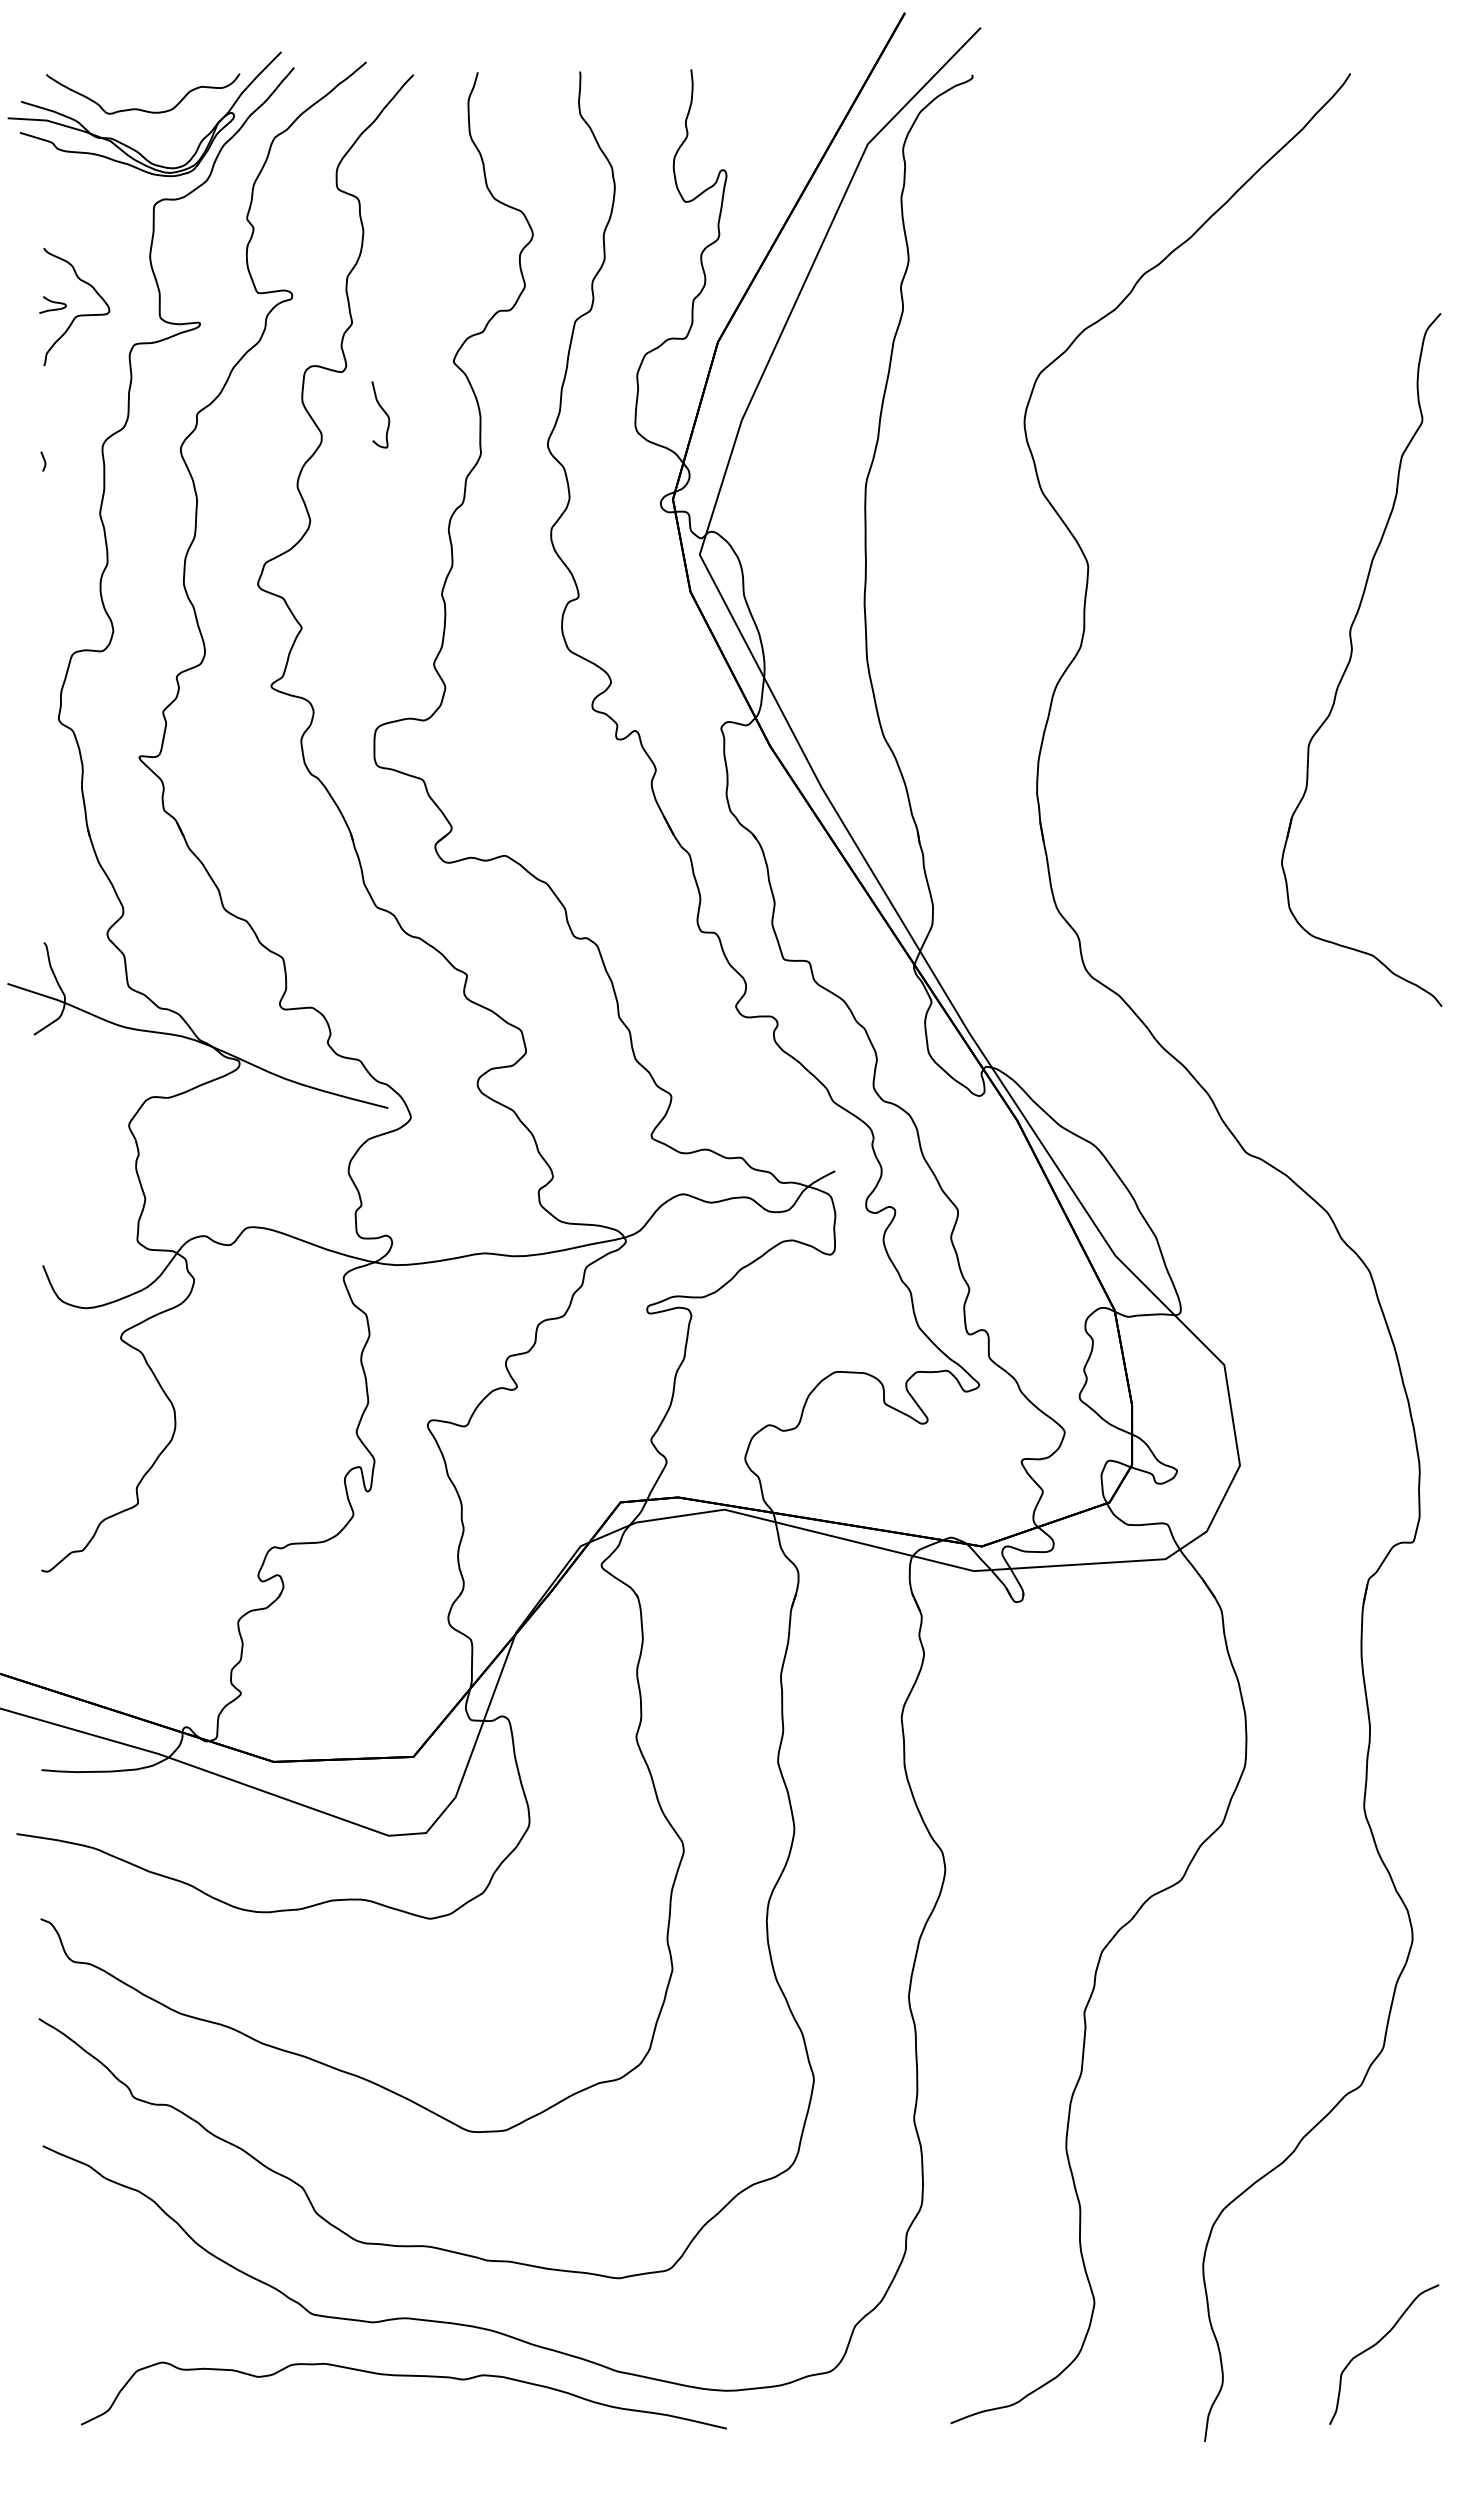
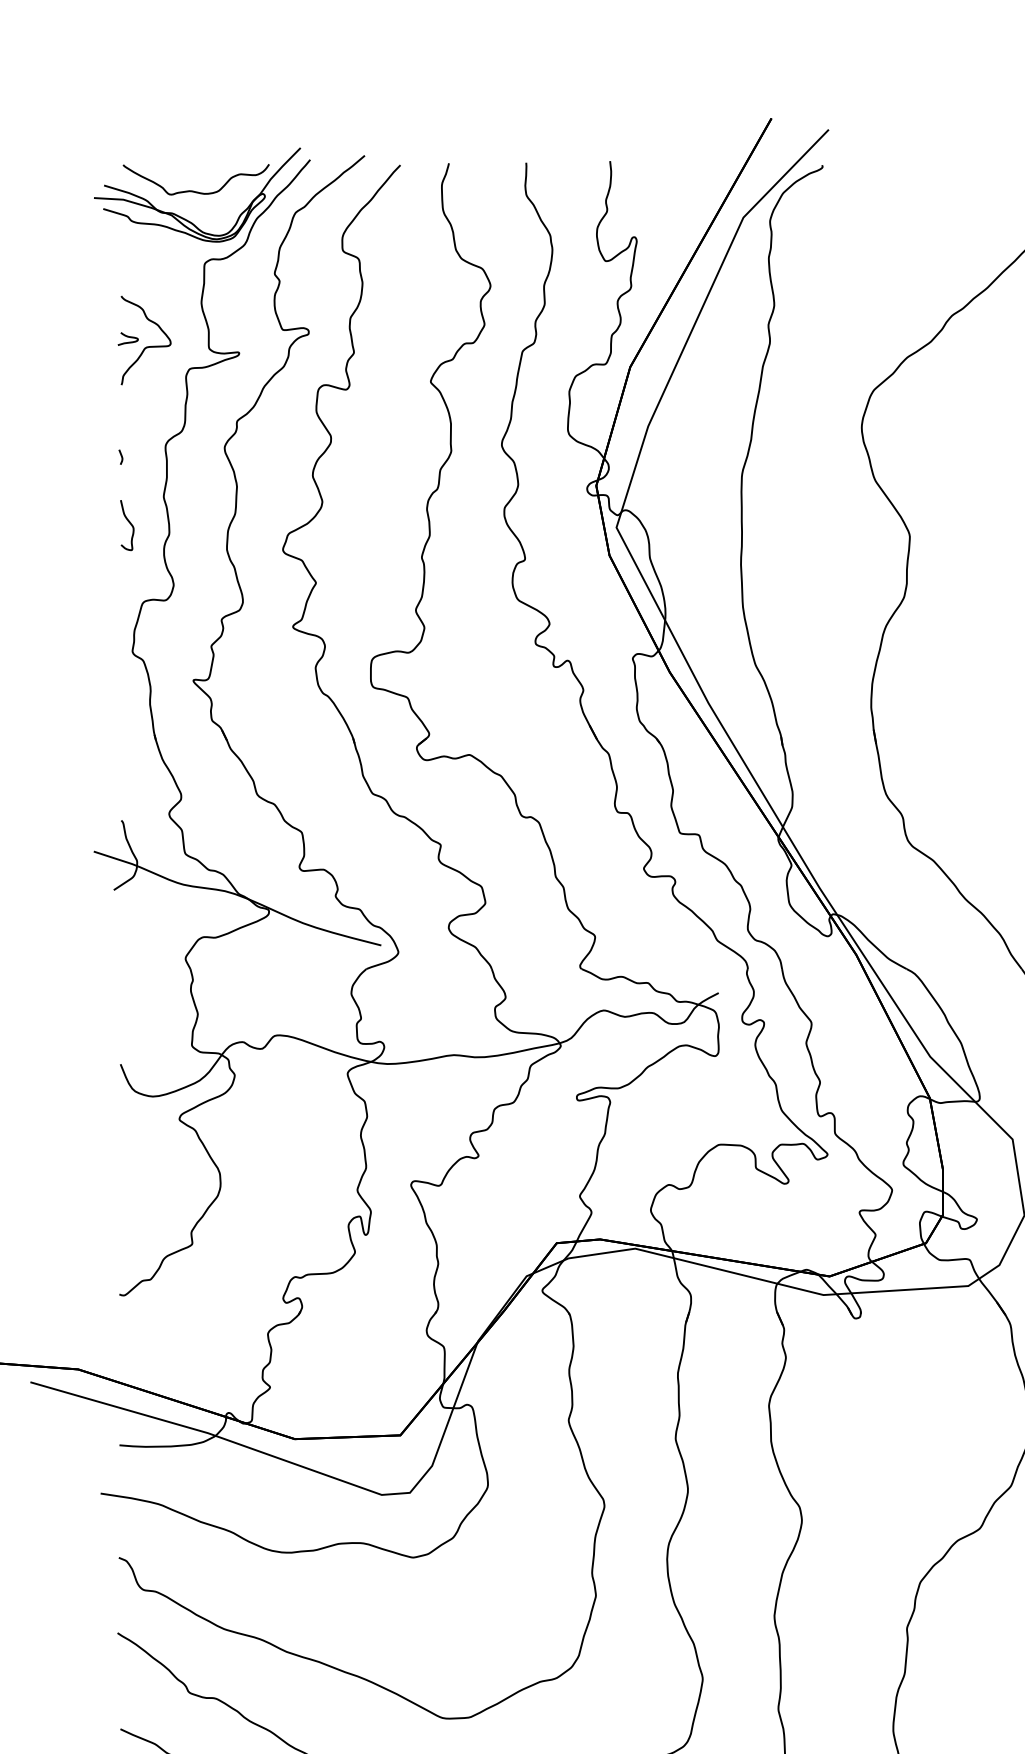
curve: (384, 413) -> (130, 524), moved

